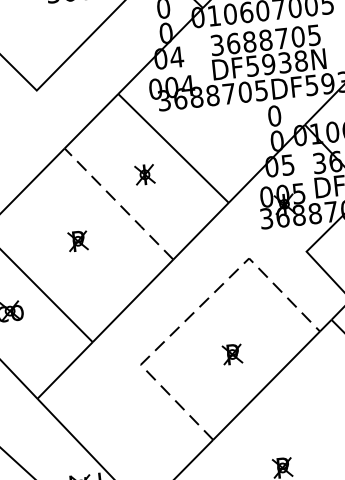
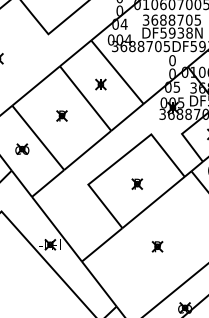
line: (120, 205) -> (86, 99), dashed -> solid
line: (194, 311) -> (119, 159), dashed -> solid

